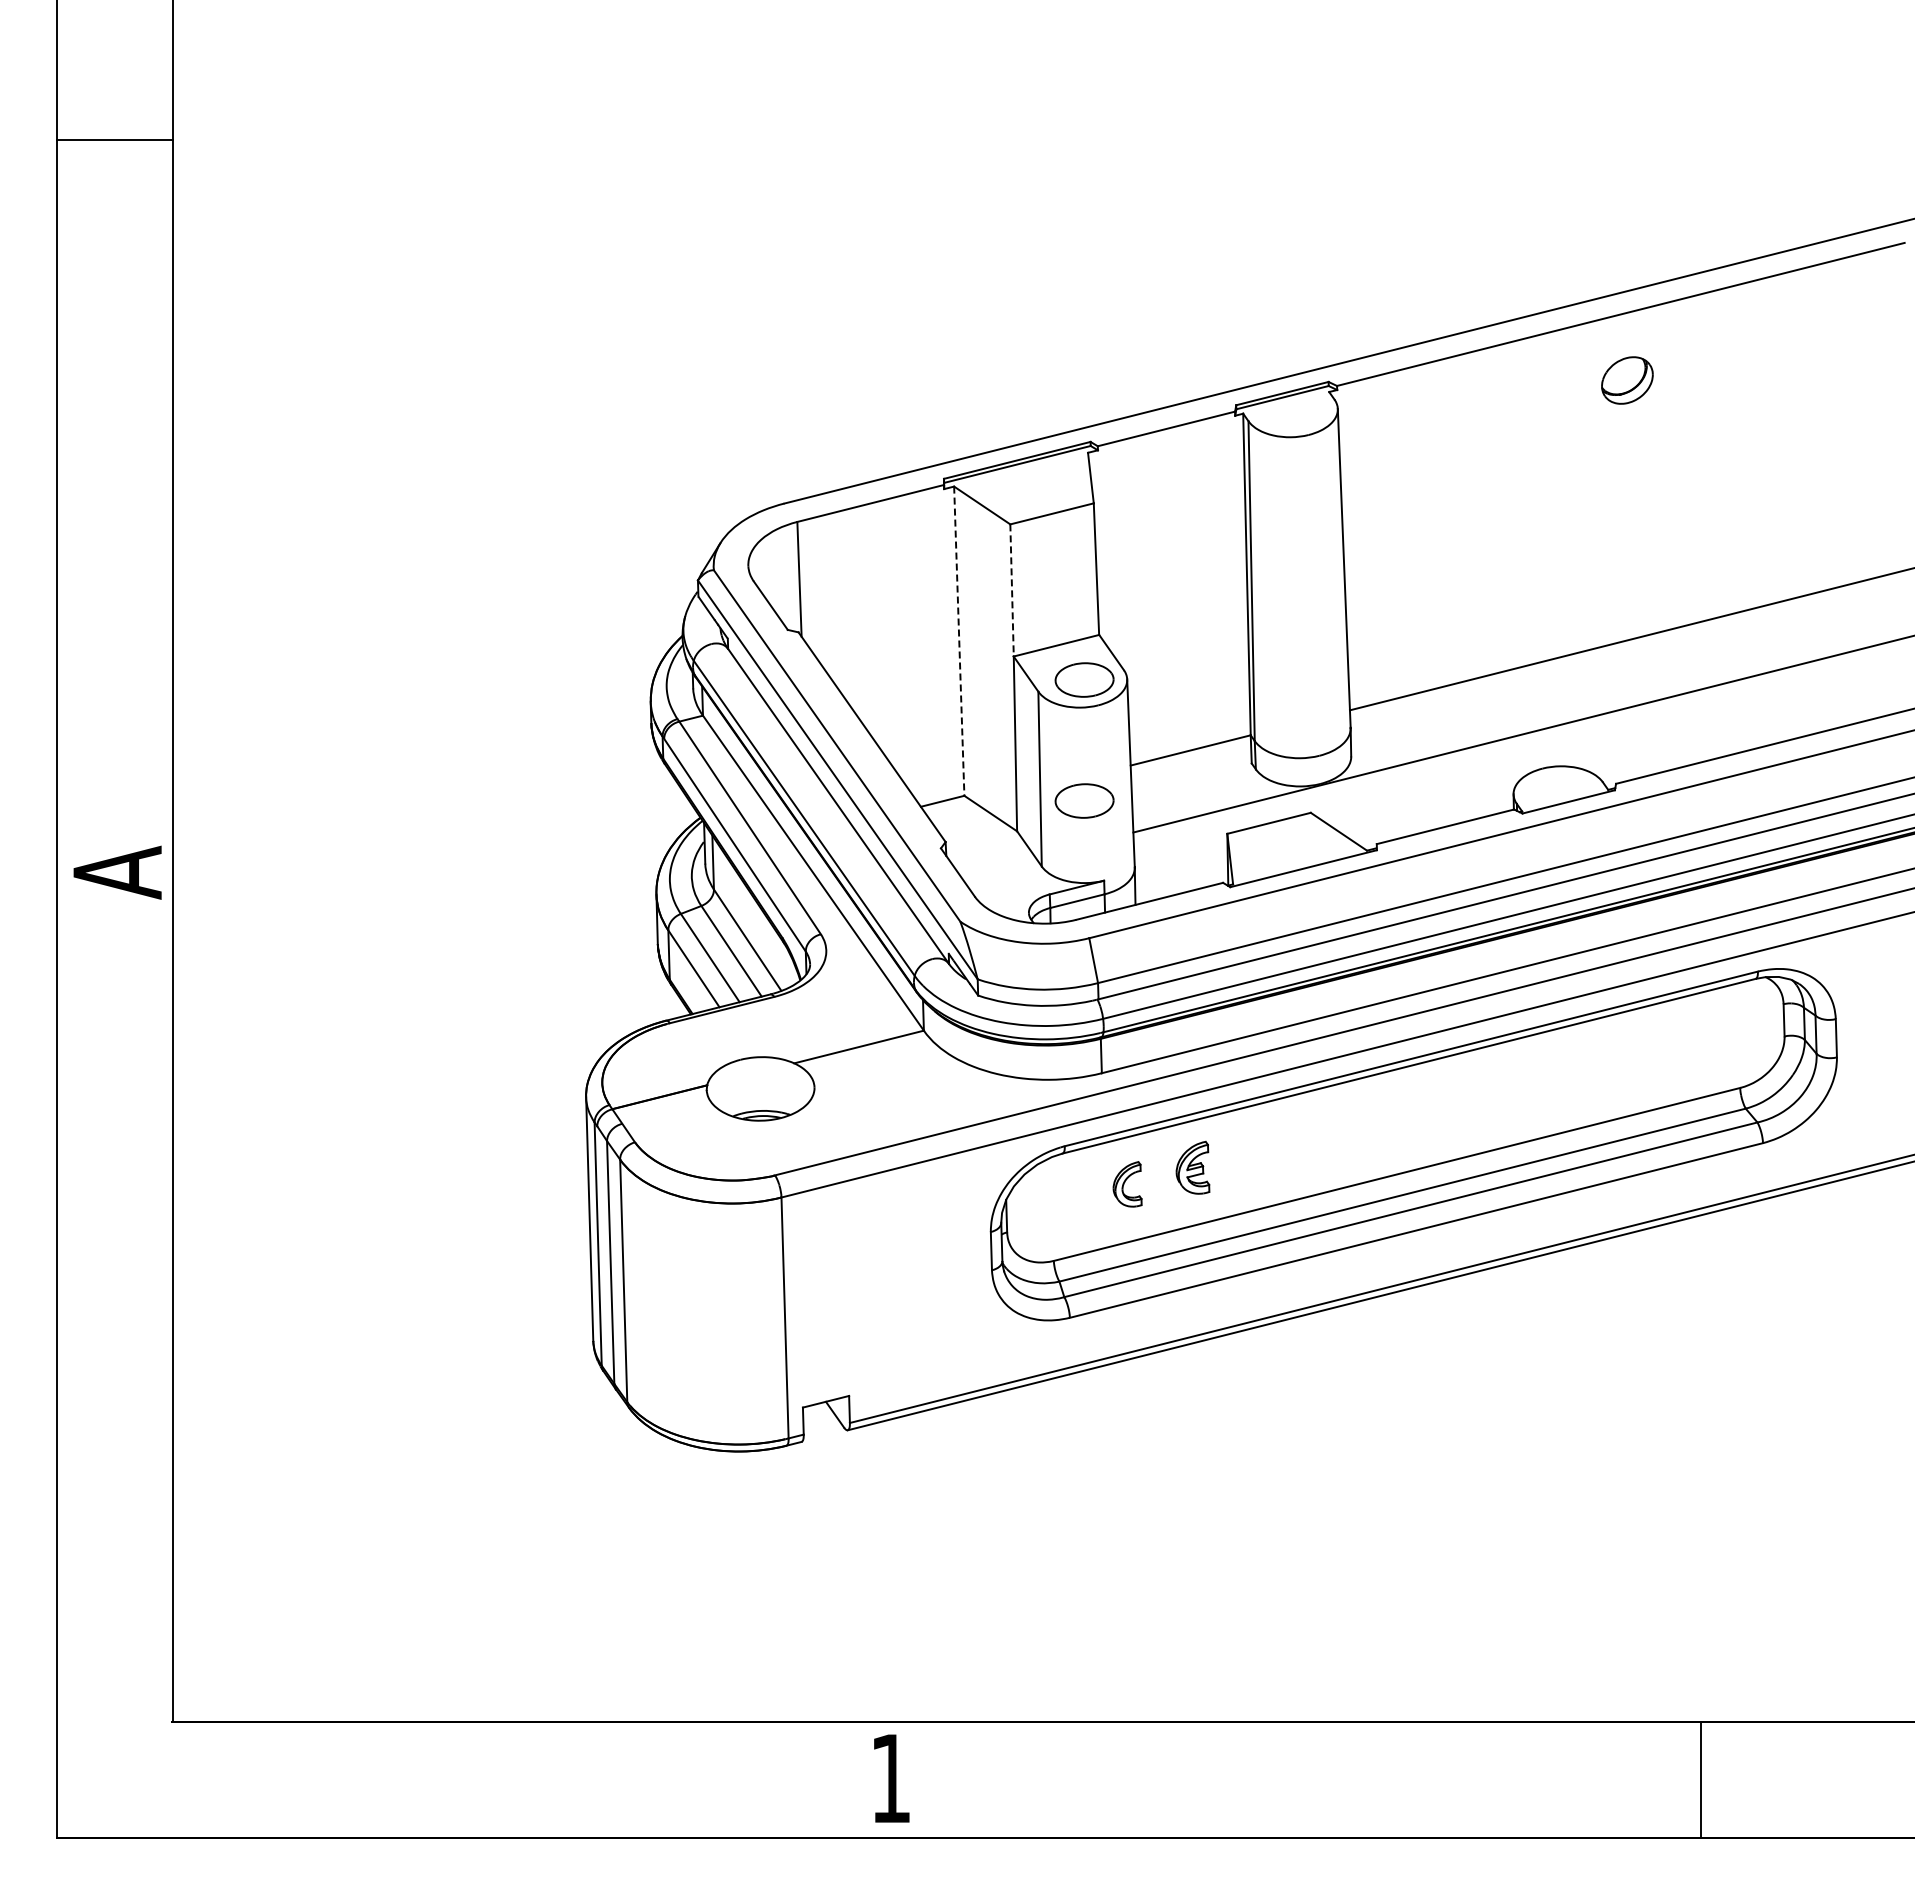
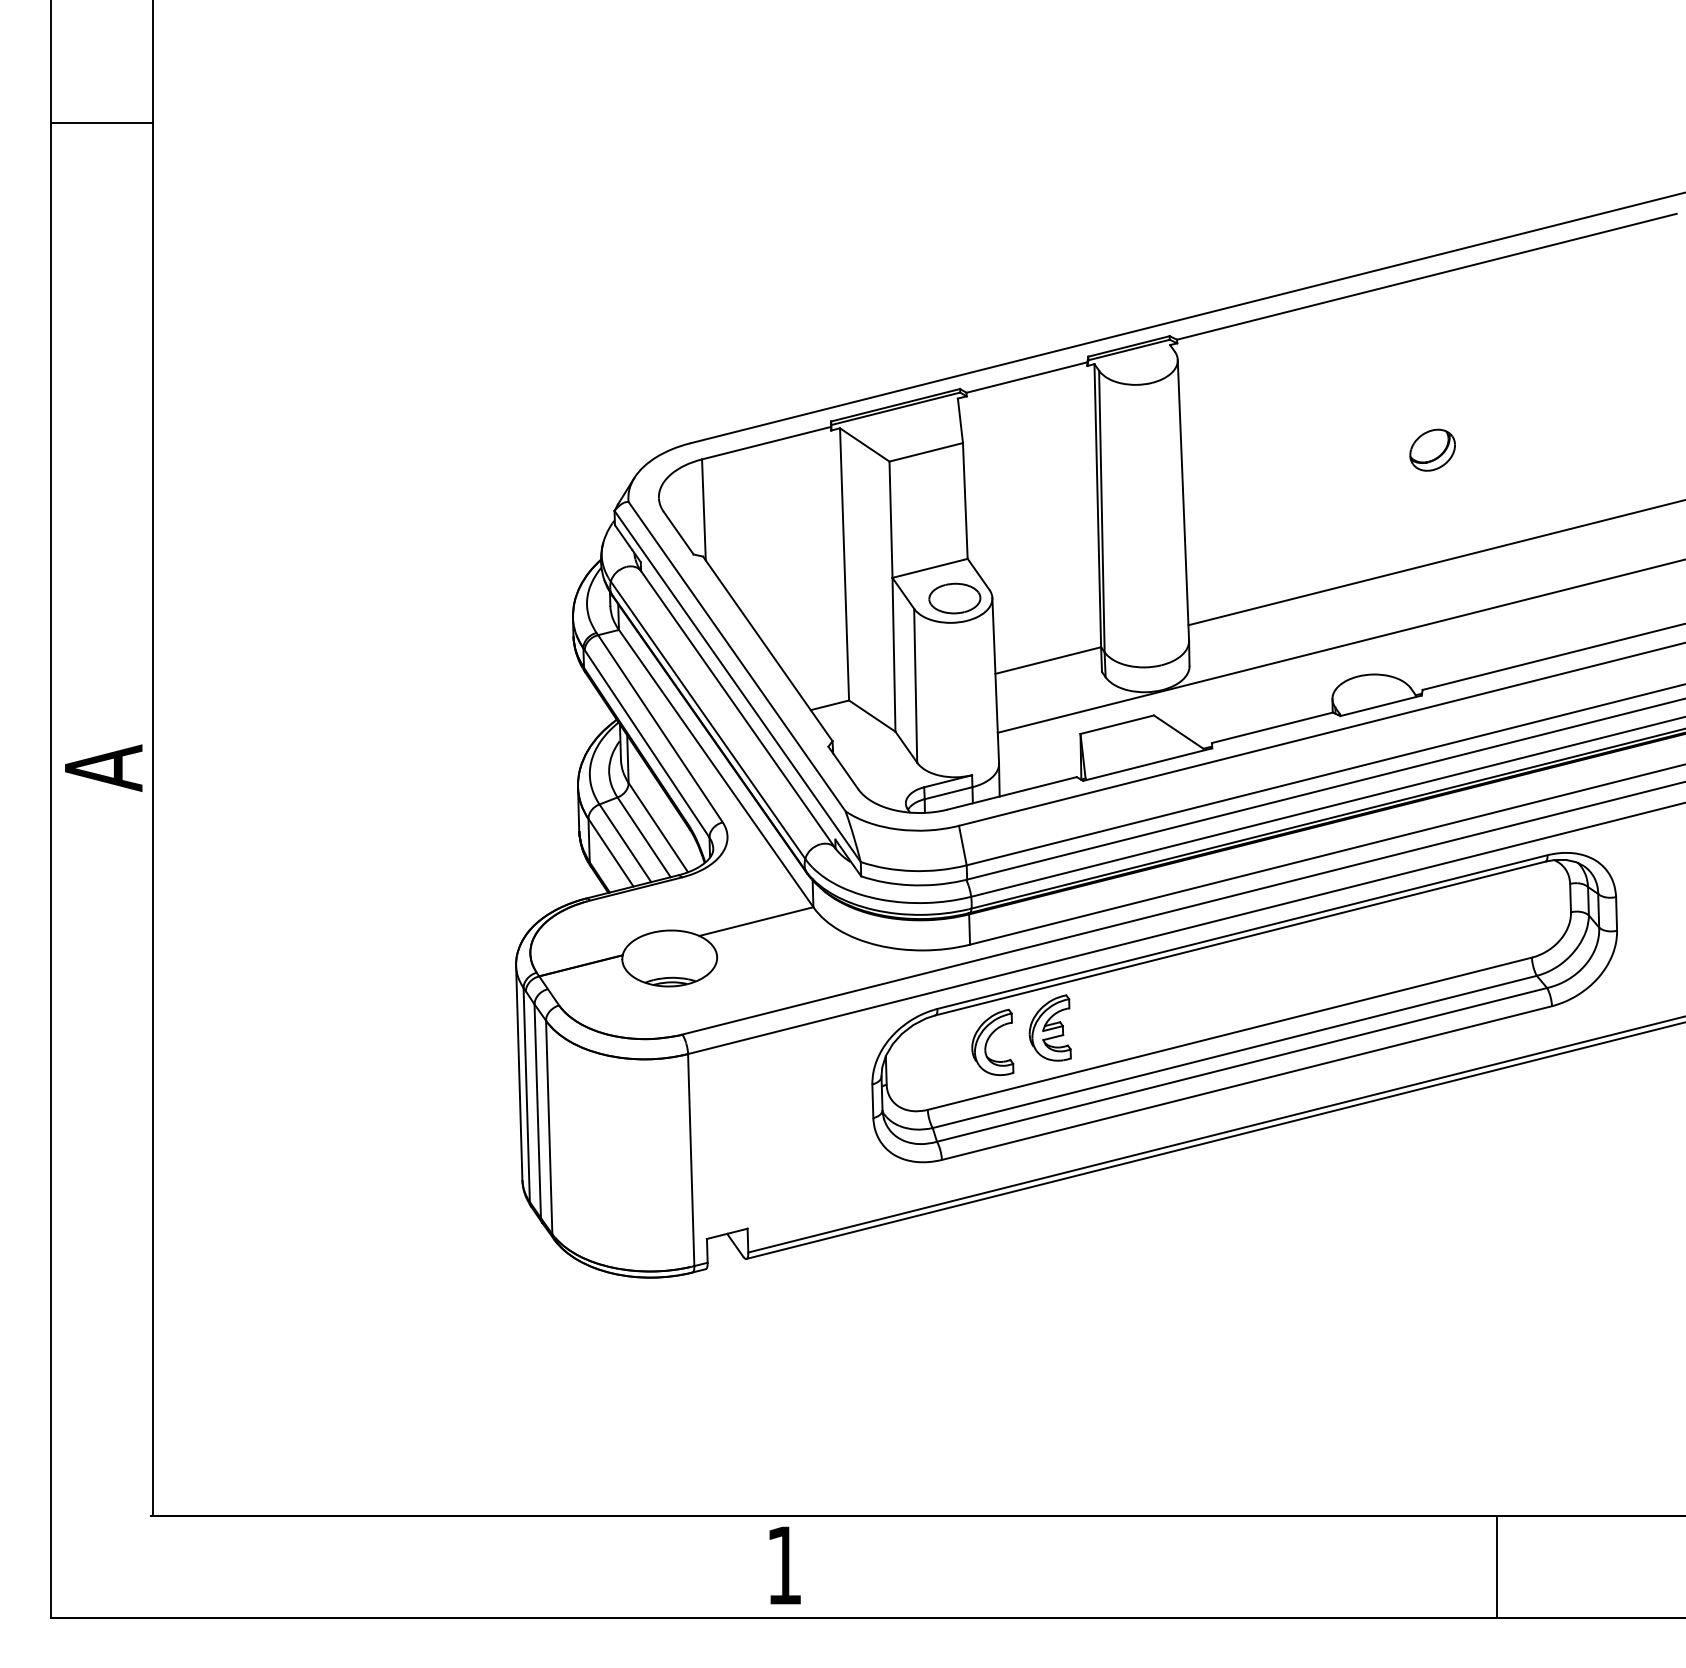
part: (1627, 380) -> (1432, 450), moved
line: (1012, 590) -> (891, 519), dashed -> solid
line: (959, 641) -> (844, 564), dashed -> solid
part: (1084, 800) -> (954, 704), removed
part: (1192, 1167) -> (1049, 1027), size x1.43
part: (1127, 1184) -> (992, 1042), size x1.67

